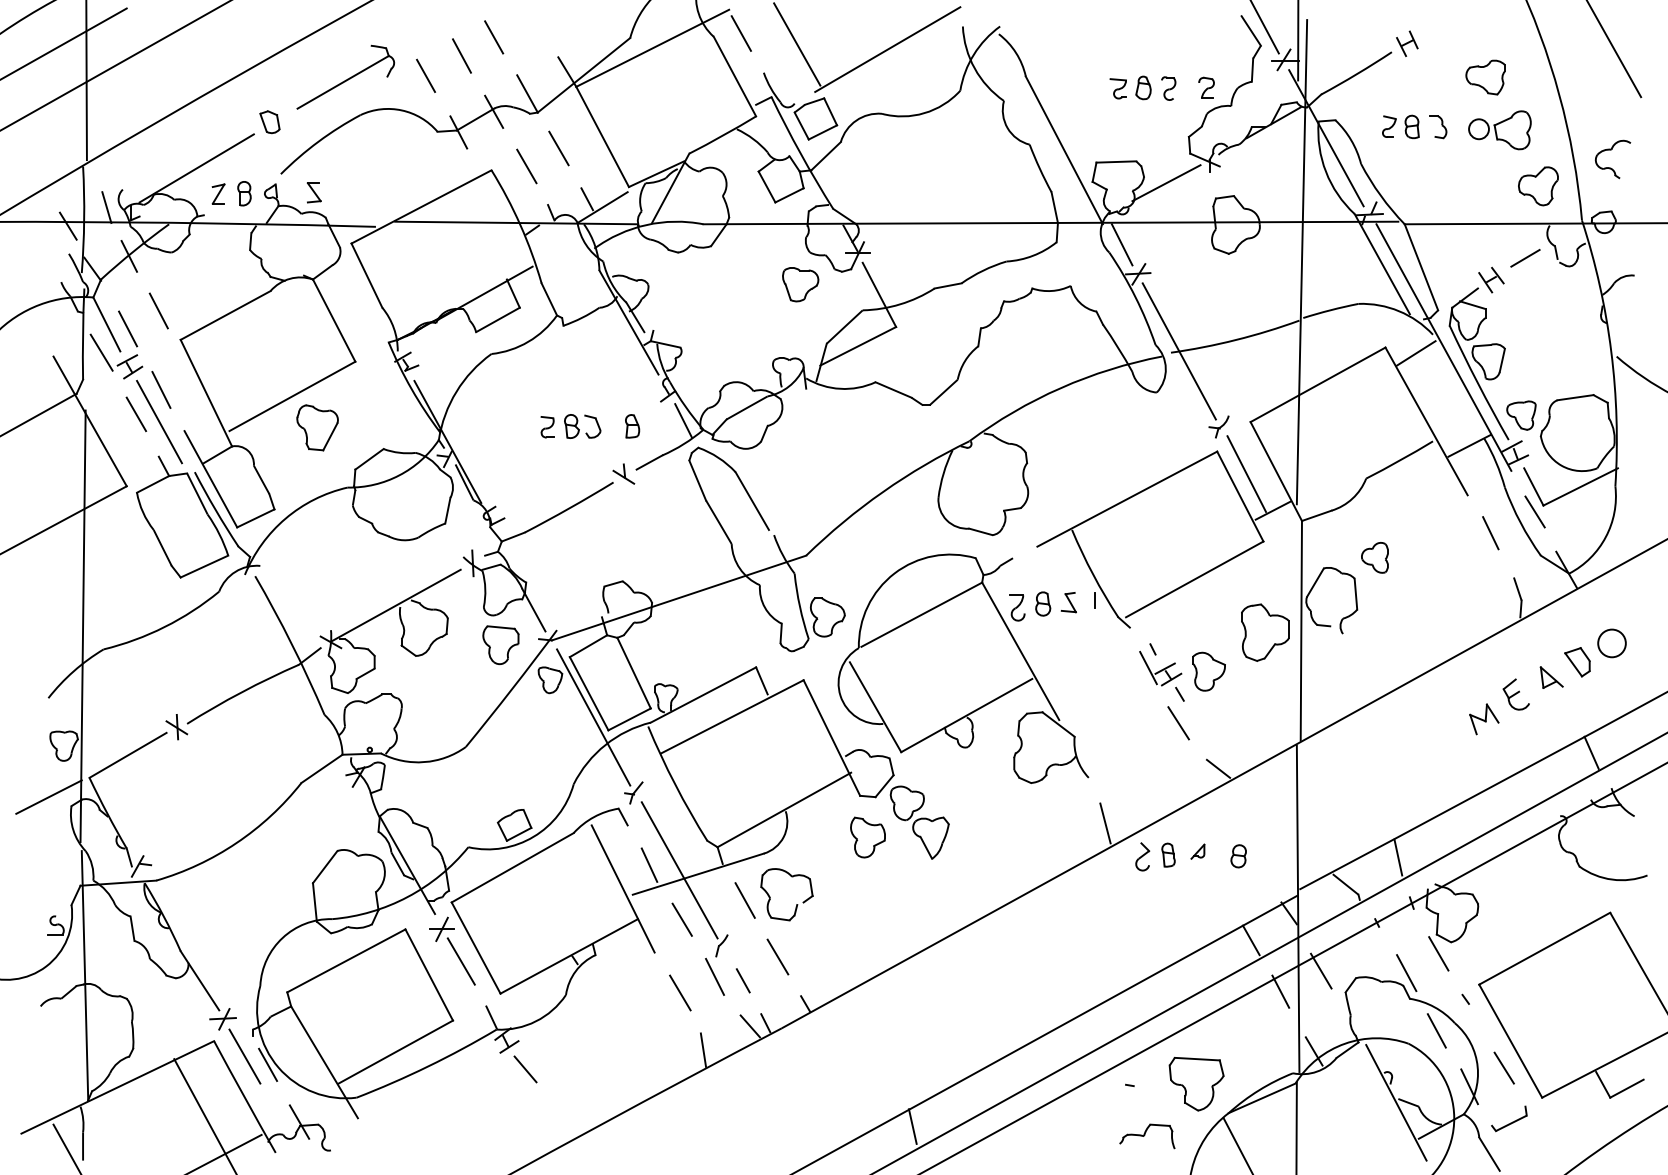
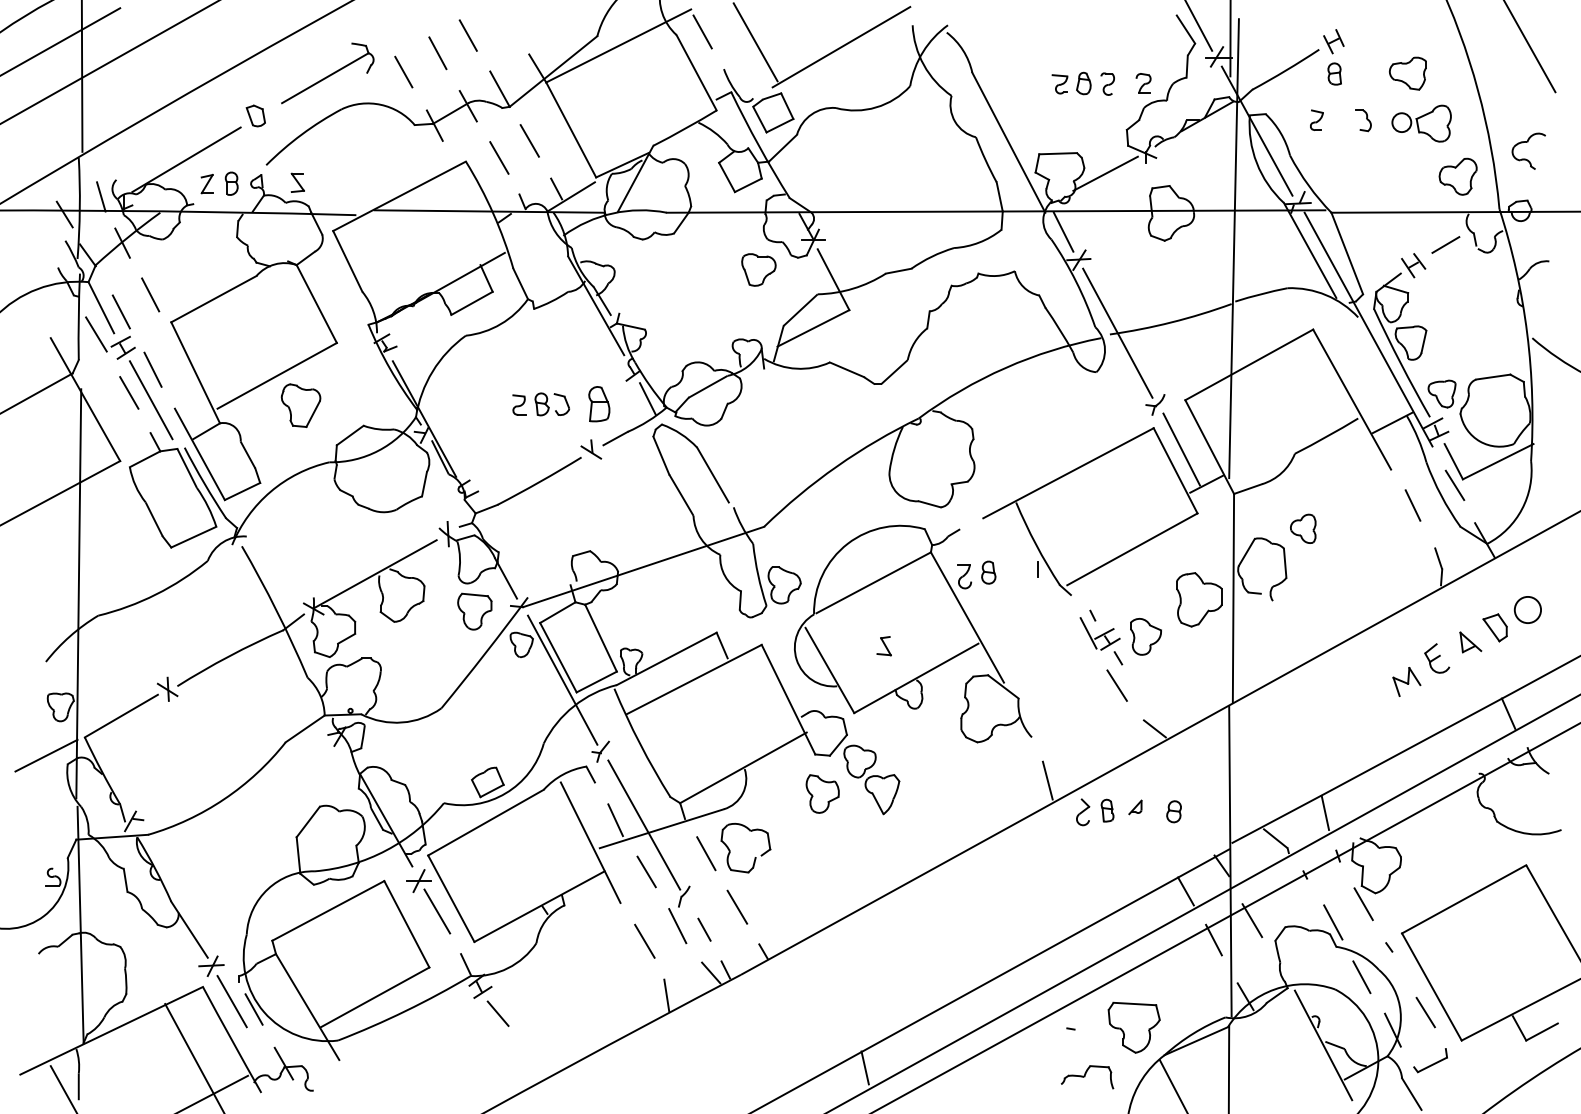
part: (1411, 126) -> (1334, 73), moved
line: (1416, 353) -> (1342, 335), removed
part: (632, 426) -> (599, 404), size x1.6
part: (1068, 602) -> (883, 646), moved

